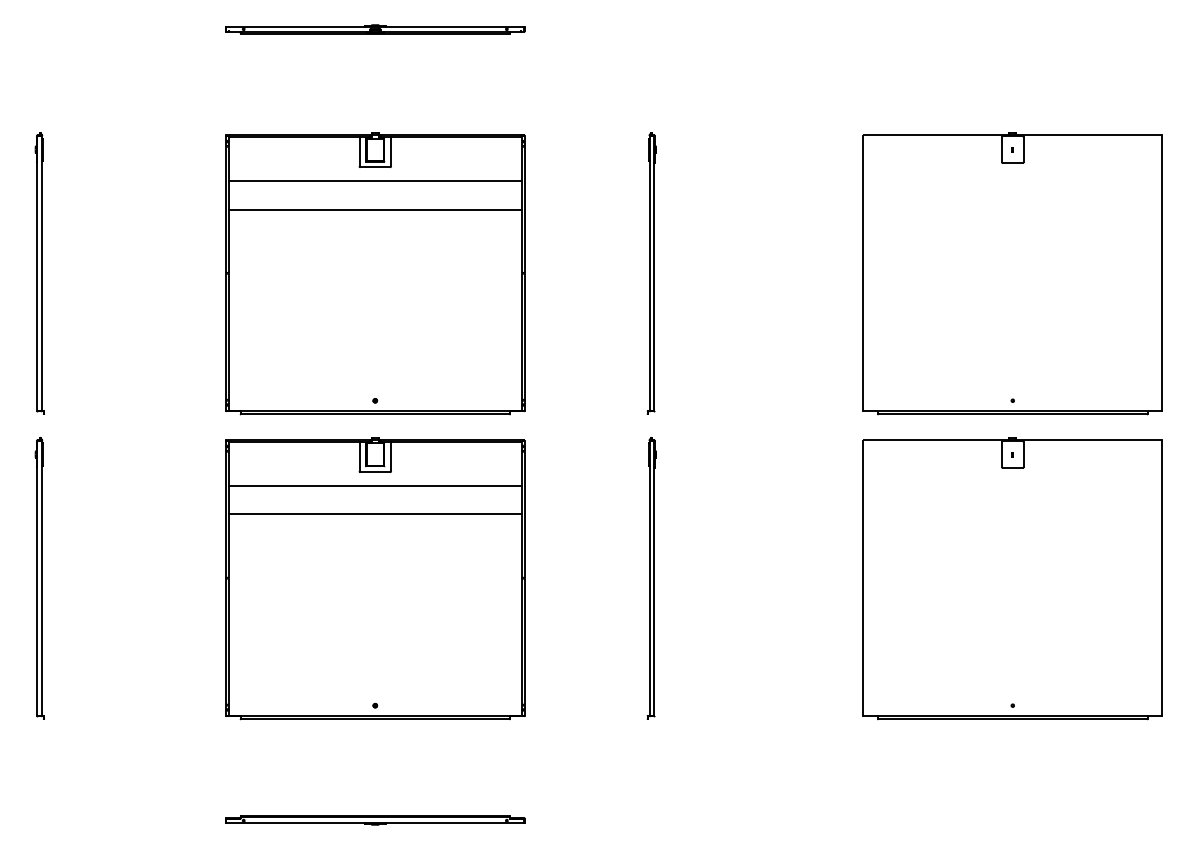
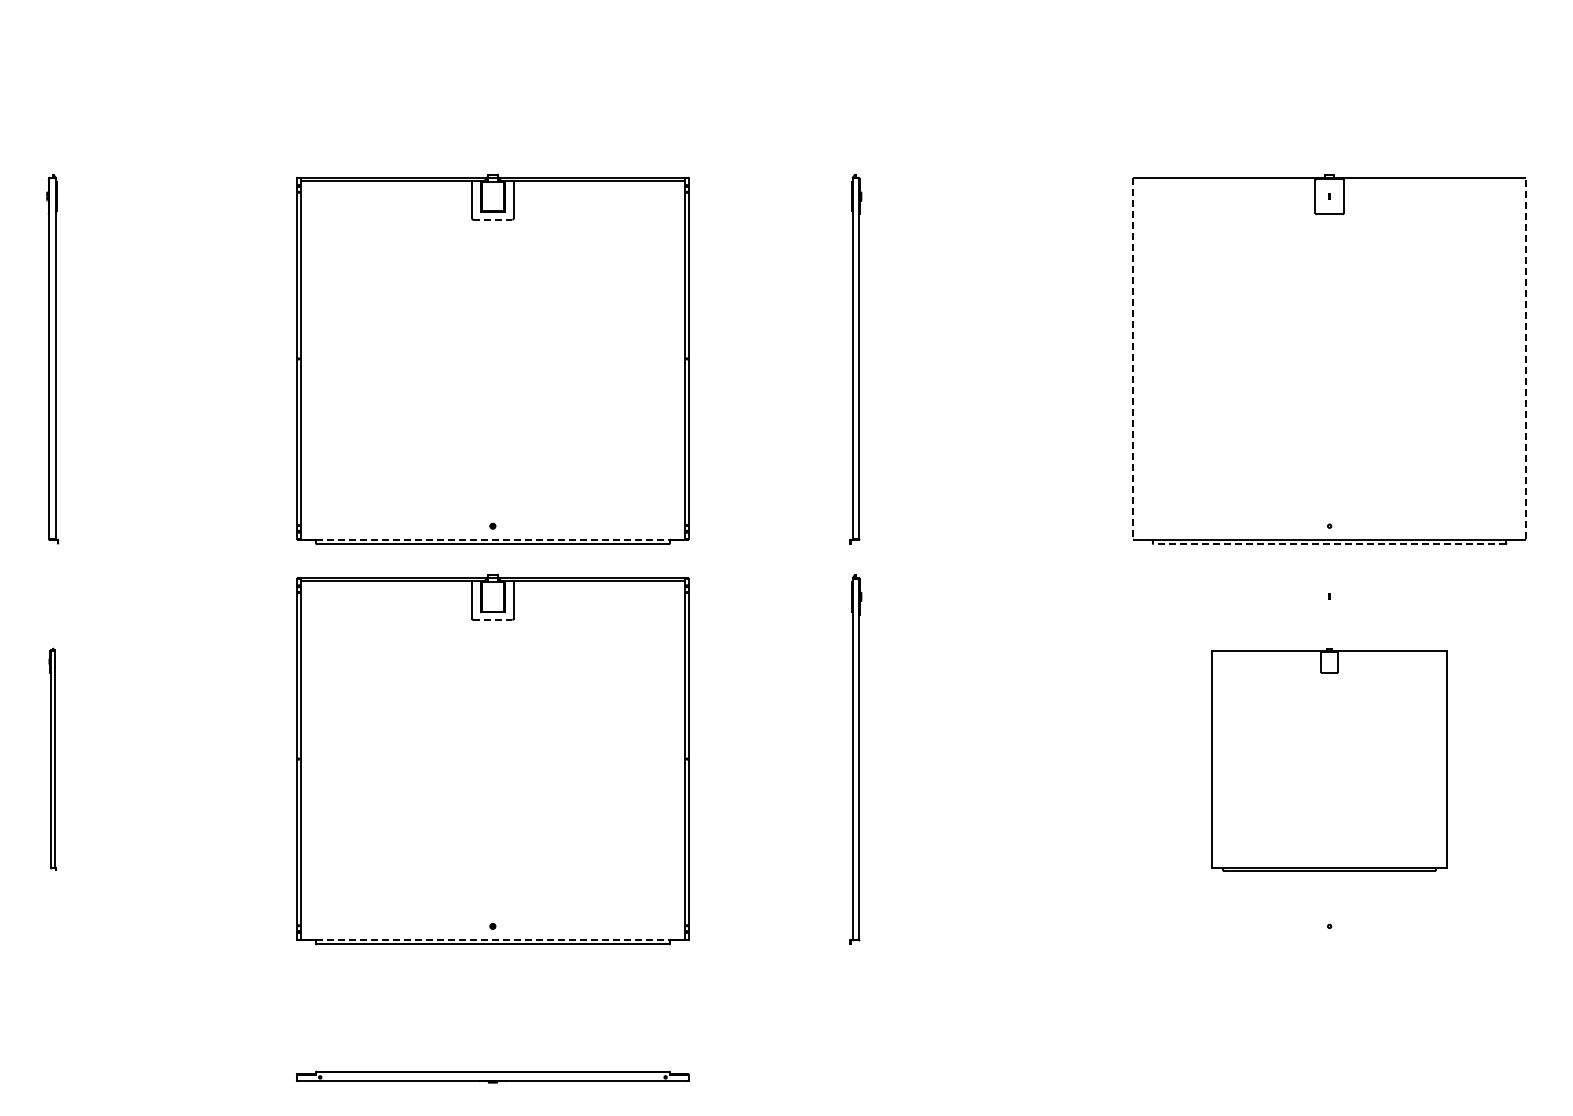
part: (375, 29) -> (492, 38), removed
line: (375, 167) -> (492, 219), solid -> dashed
line: (375, 181) -> (492, 238), removed
line: (375, 209) -> (492, 275), removed
line: (863, 273) -> (1133, 358), solid -> dashed
line: (1162, 273) -> (1525, 358), solid -> dashed
line: (375, 410) -> (492, 539), solid -> dashed
line: (1012, 414) -> (1329, 544), solid -> dashed
line: (375, 471) -> (492, 619), solid -> dashed
line: (375, 486) -> (492, 638), removed
line: (375, 514) -> (492, 675), removed
part: (39, 578) -> (52, 759), size x0.6
part: (1012, 578) -> (1329, 759), size x0.6
line: (375, 715) -> (492, 939), solid -> dashed

